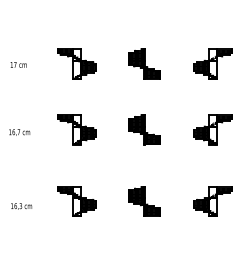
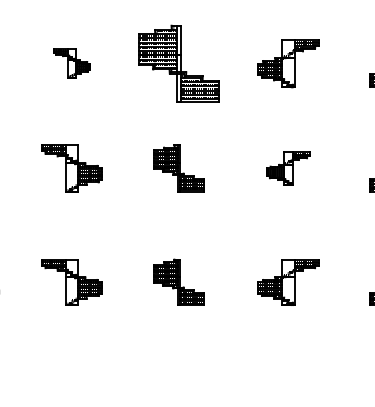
part: (76, 63) -> (70, 62), size x0.6
part: (144, 63) -> (179, 62), size x1.6
part: (212, 129) -> (287, 167), size x0.7

